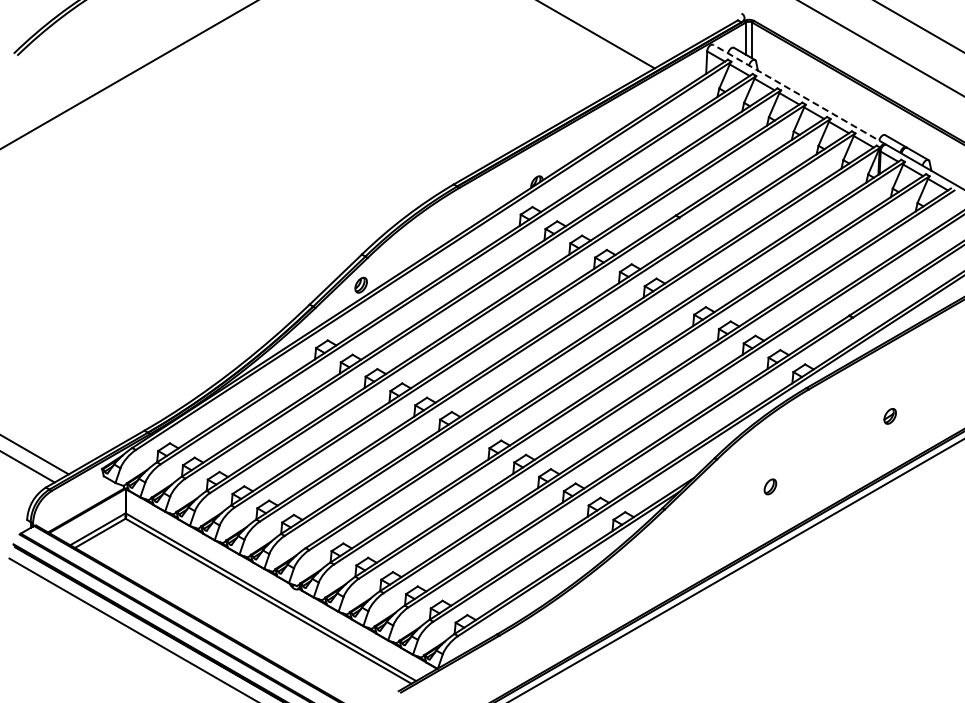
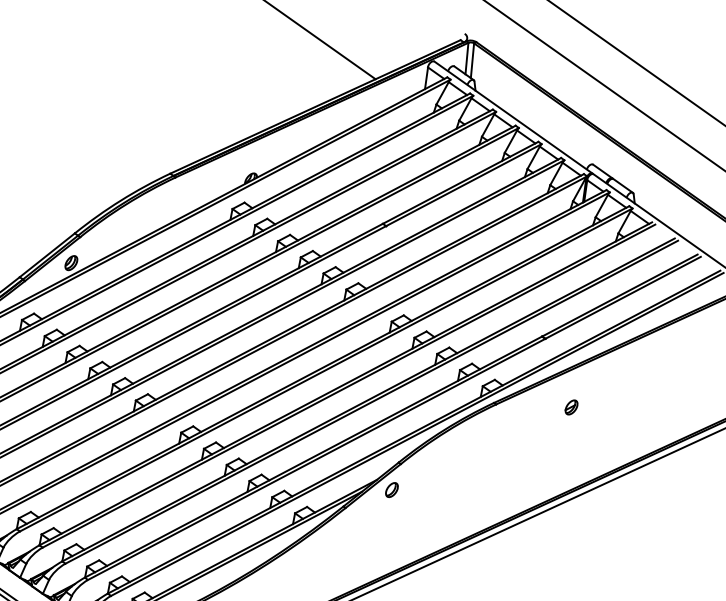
line: (798, 94) -> (512, 117), dashed -> solid
part: (889, 416) -> (570, 407), moved
part: (770, 486) -> (392, 489), moved

